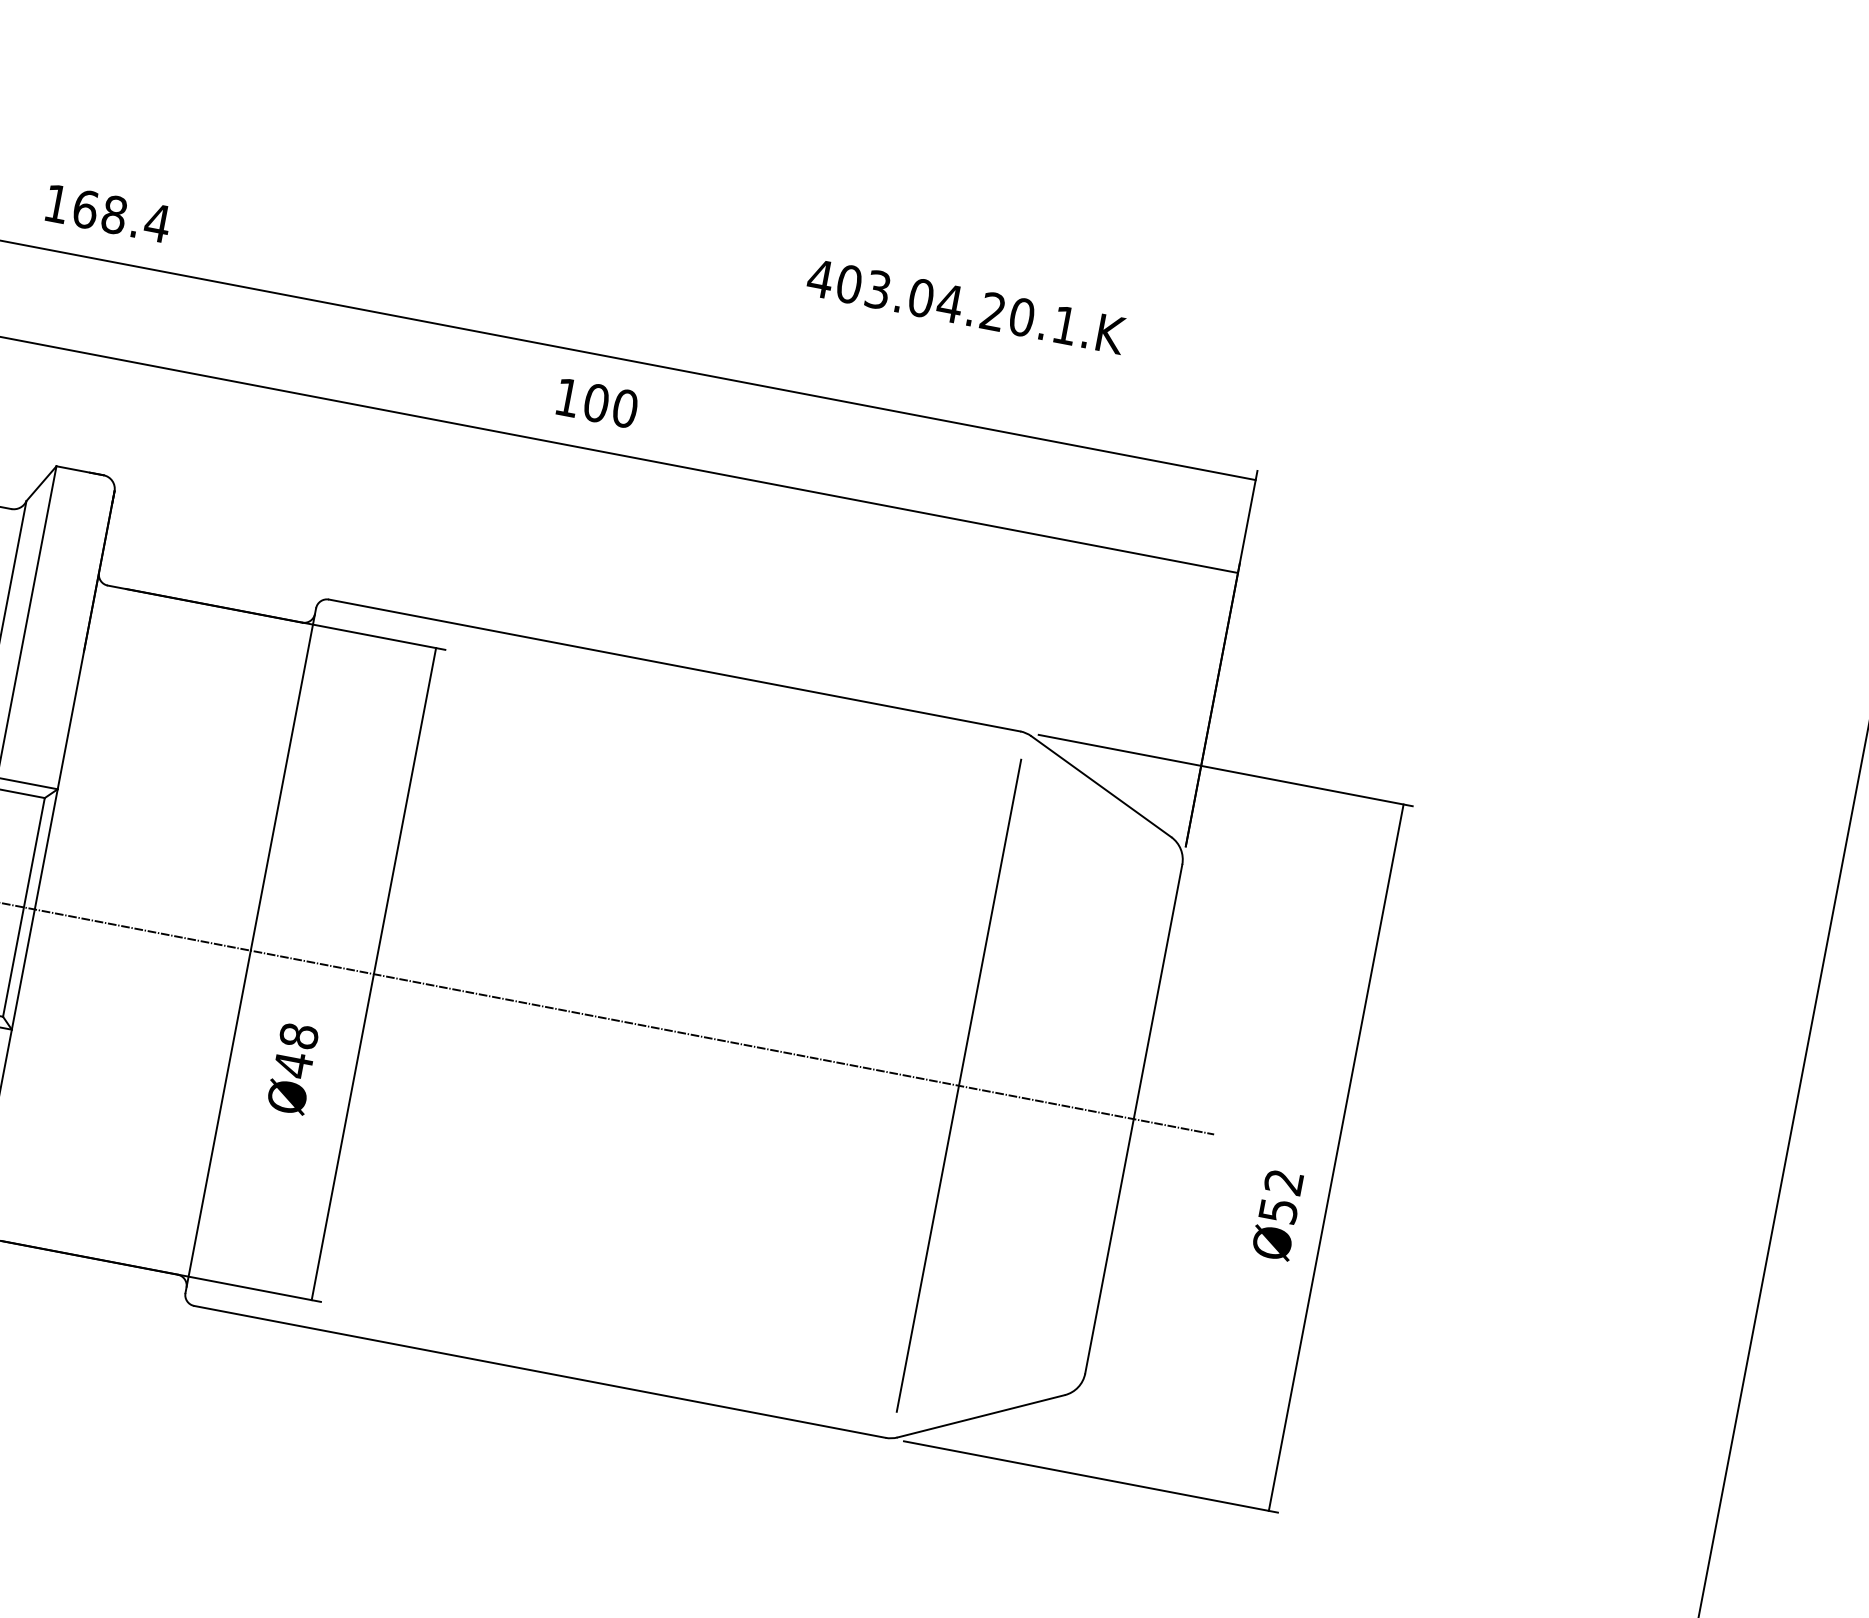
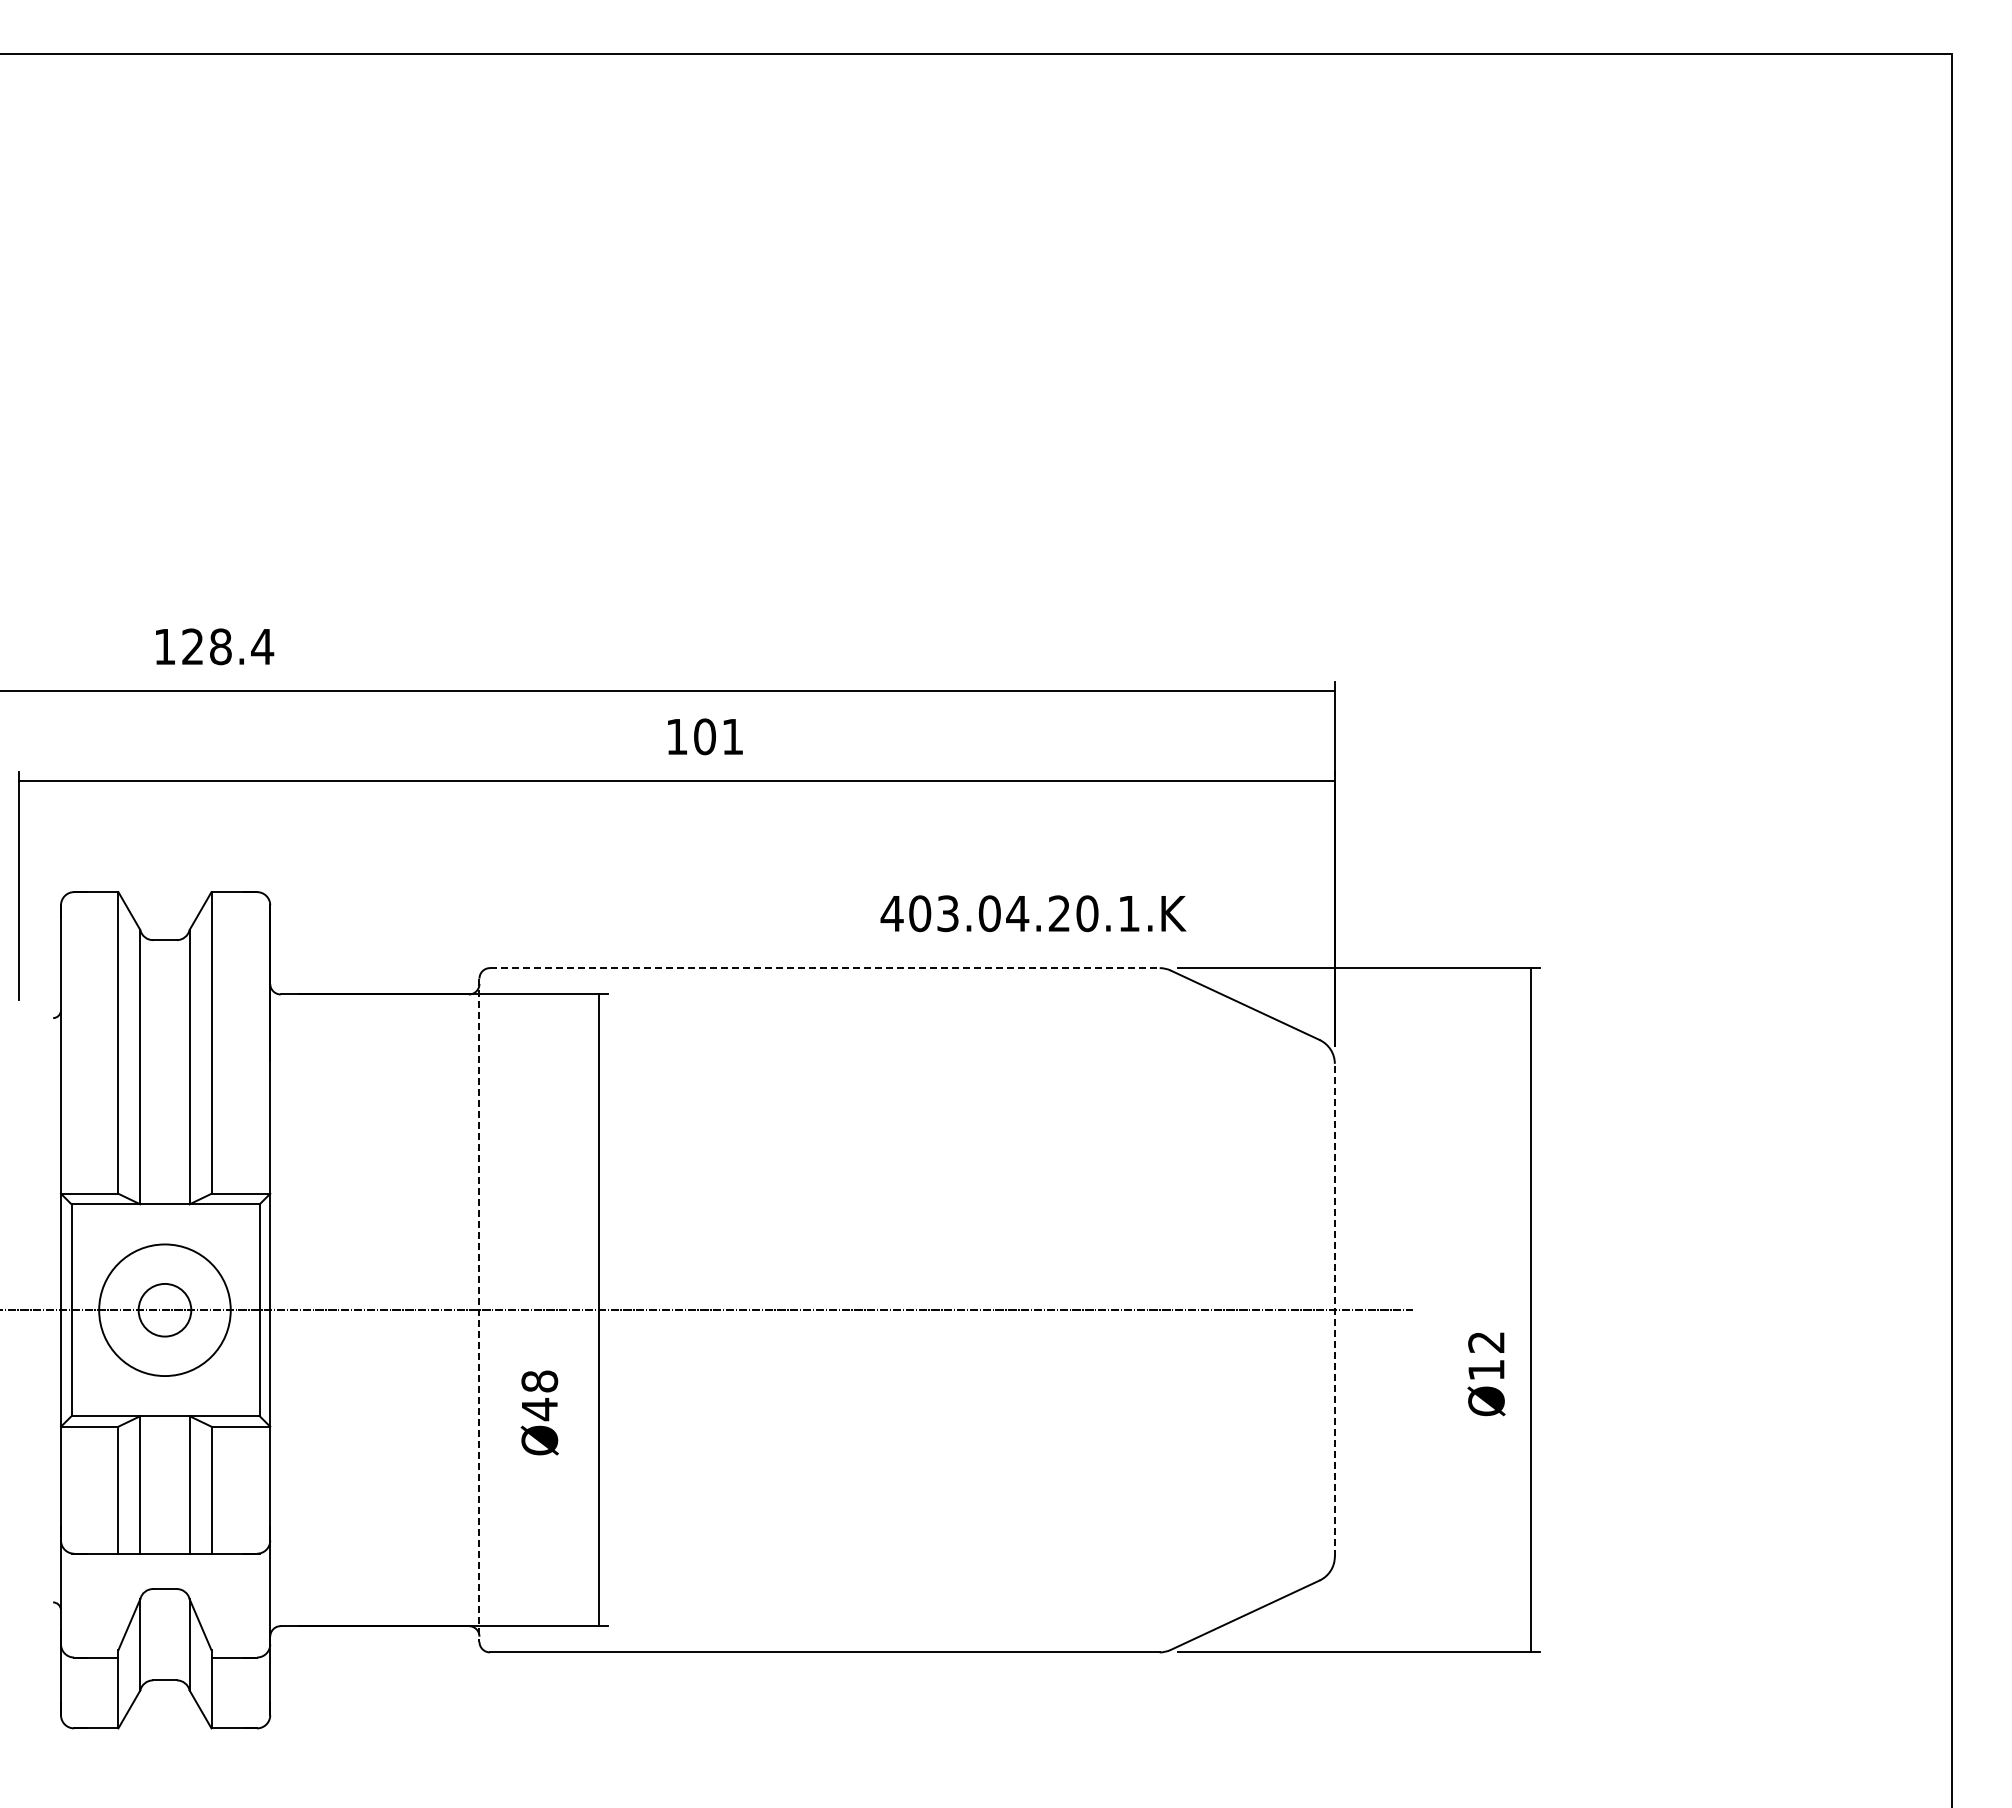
text: (86, 209) -> (193, 646), 168.4 -> 128.4
text: (966, 306) -> (1033, 913), moved
text: (624, 408) -> (732, 736), 100 -> 101
line: (674, 665) -> (824, 968), solid -> dashed
line: (250, 950) -> (479, 1310), solid -> dashed
line: (958, 1086) -> (1165, 1310), removed
line: (1133, 1118) -> (1334, 1309), solid -> dashed
text: (1278, 1211) -> (1486, 1370), Ø52 -> Ø12

